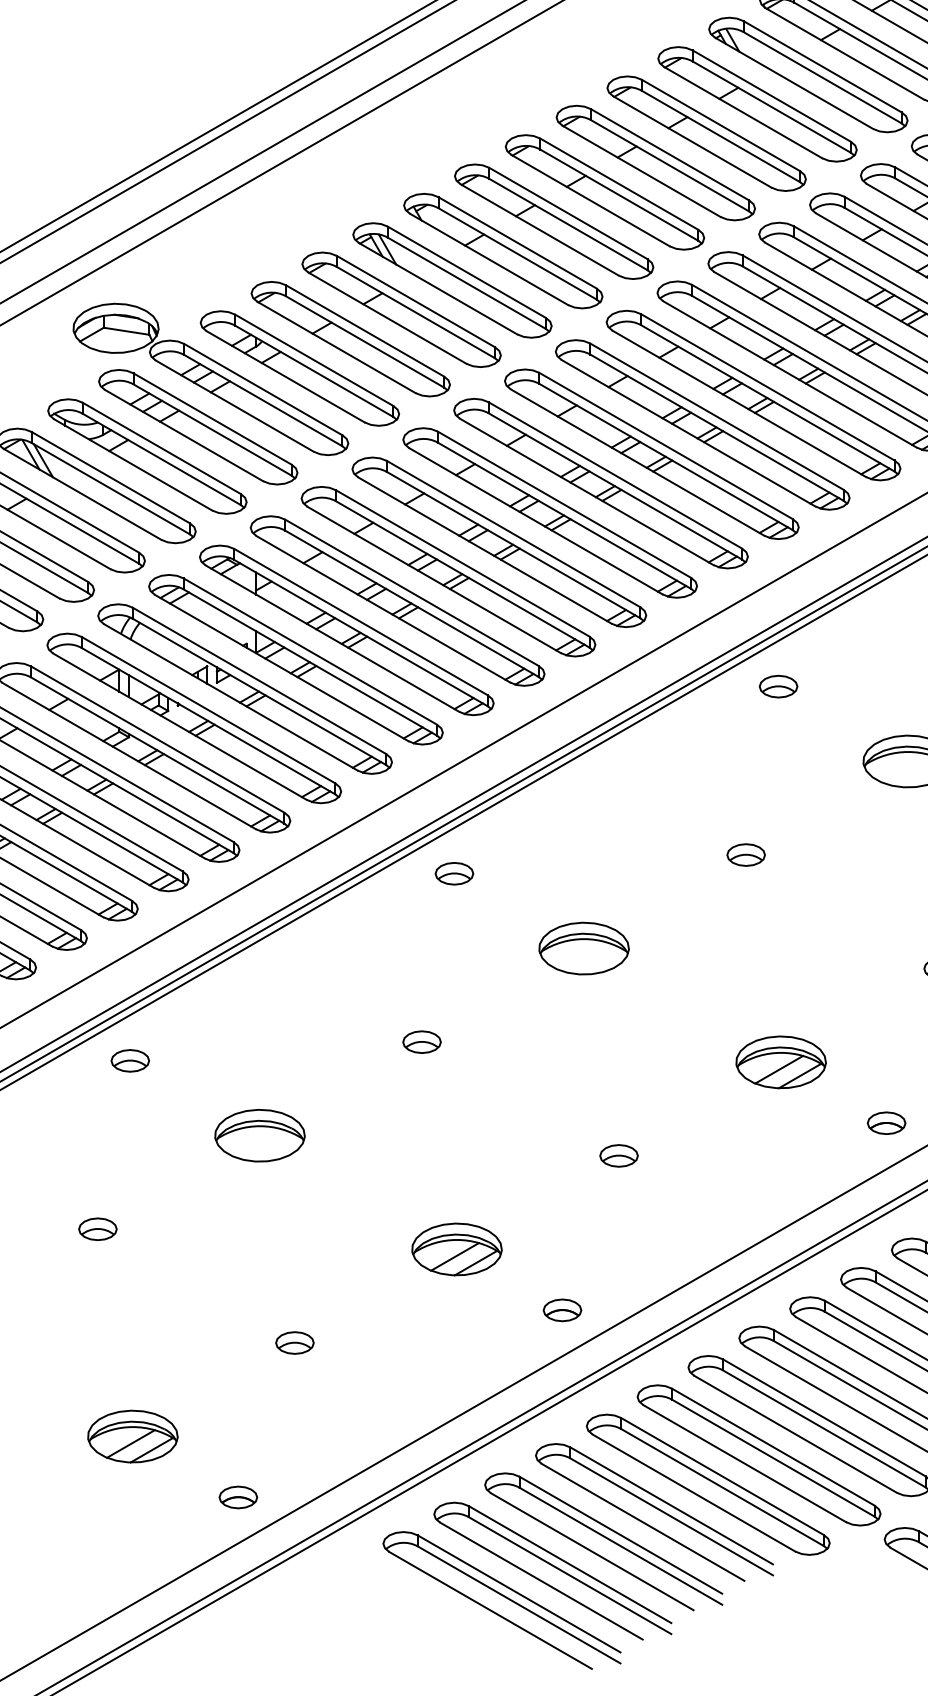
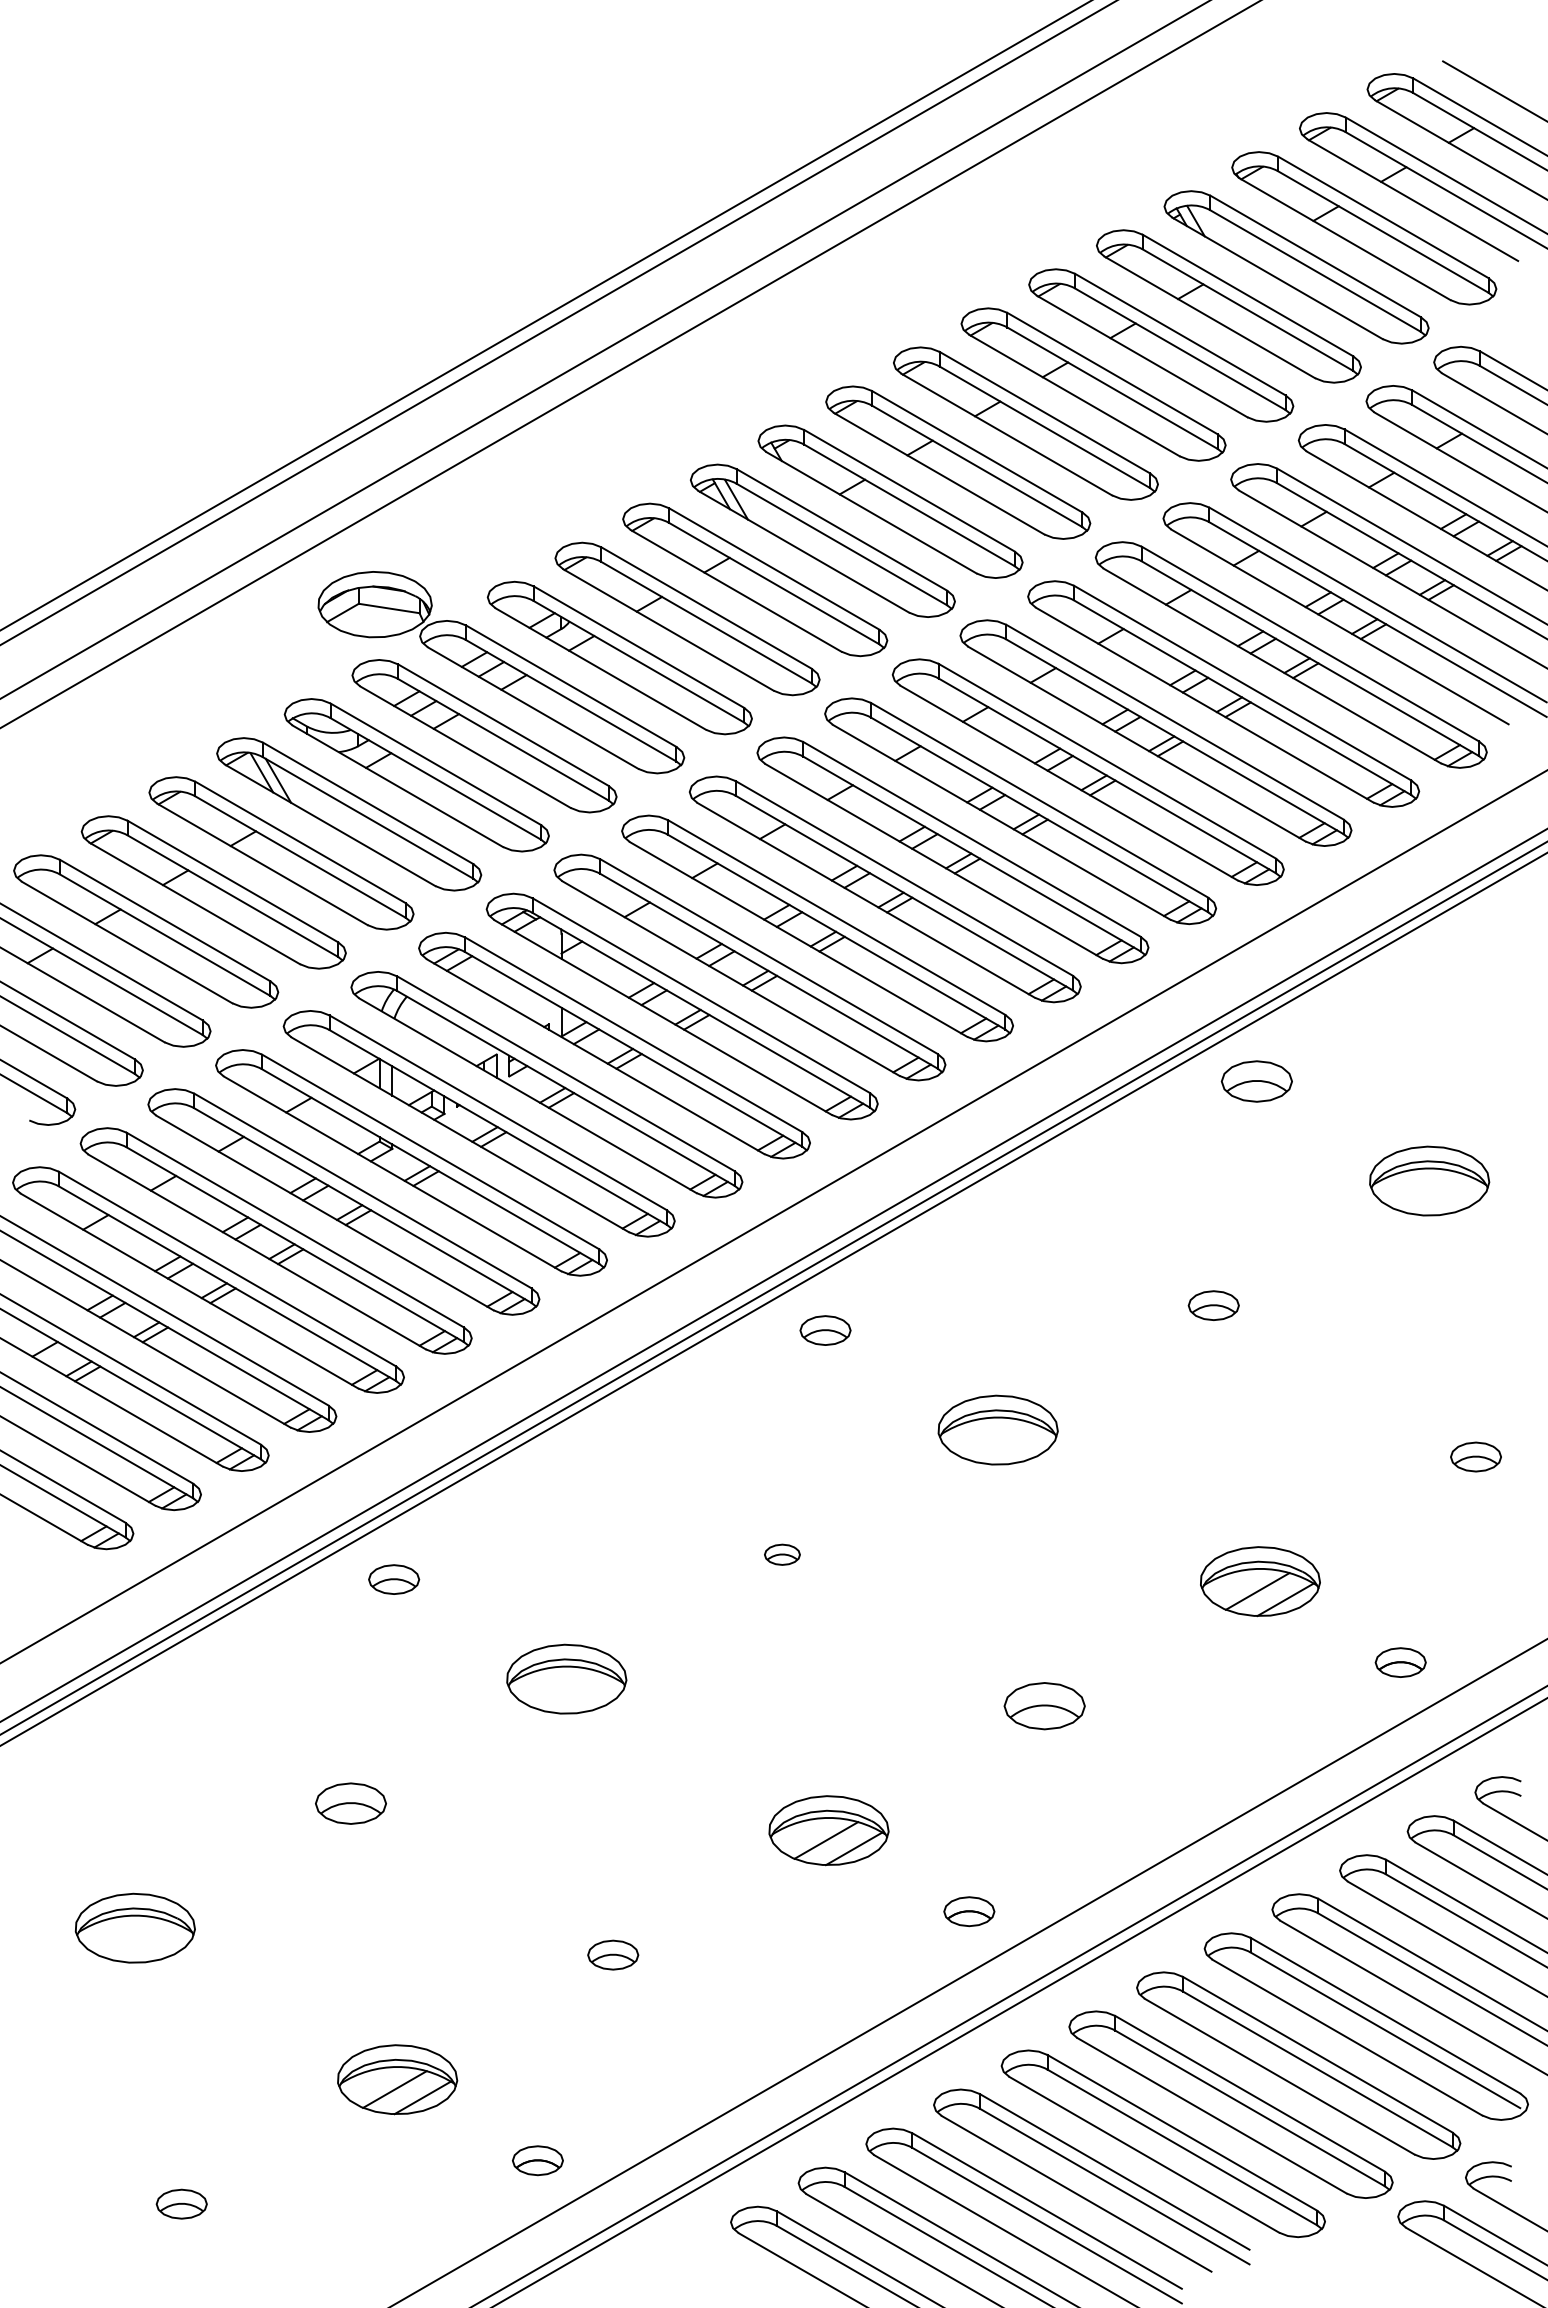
part: (778, 686) -> (1256, 1081), size x1.4
part: (422, 1042) -> (782, 1554), size x0.7
part: (618, 1155) -> (1044, 1705), size x1.6
part: (97, 1229) -> (350, 1803), size x1.4

